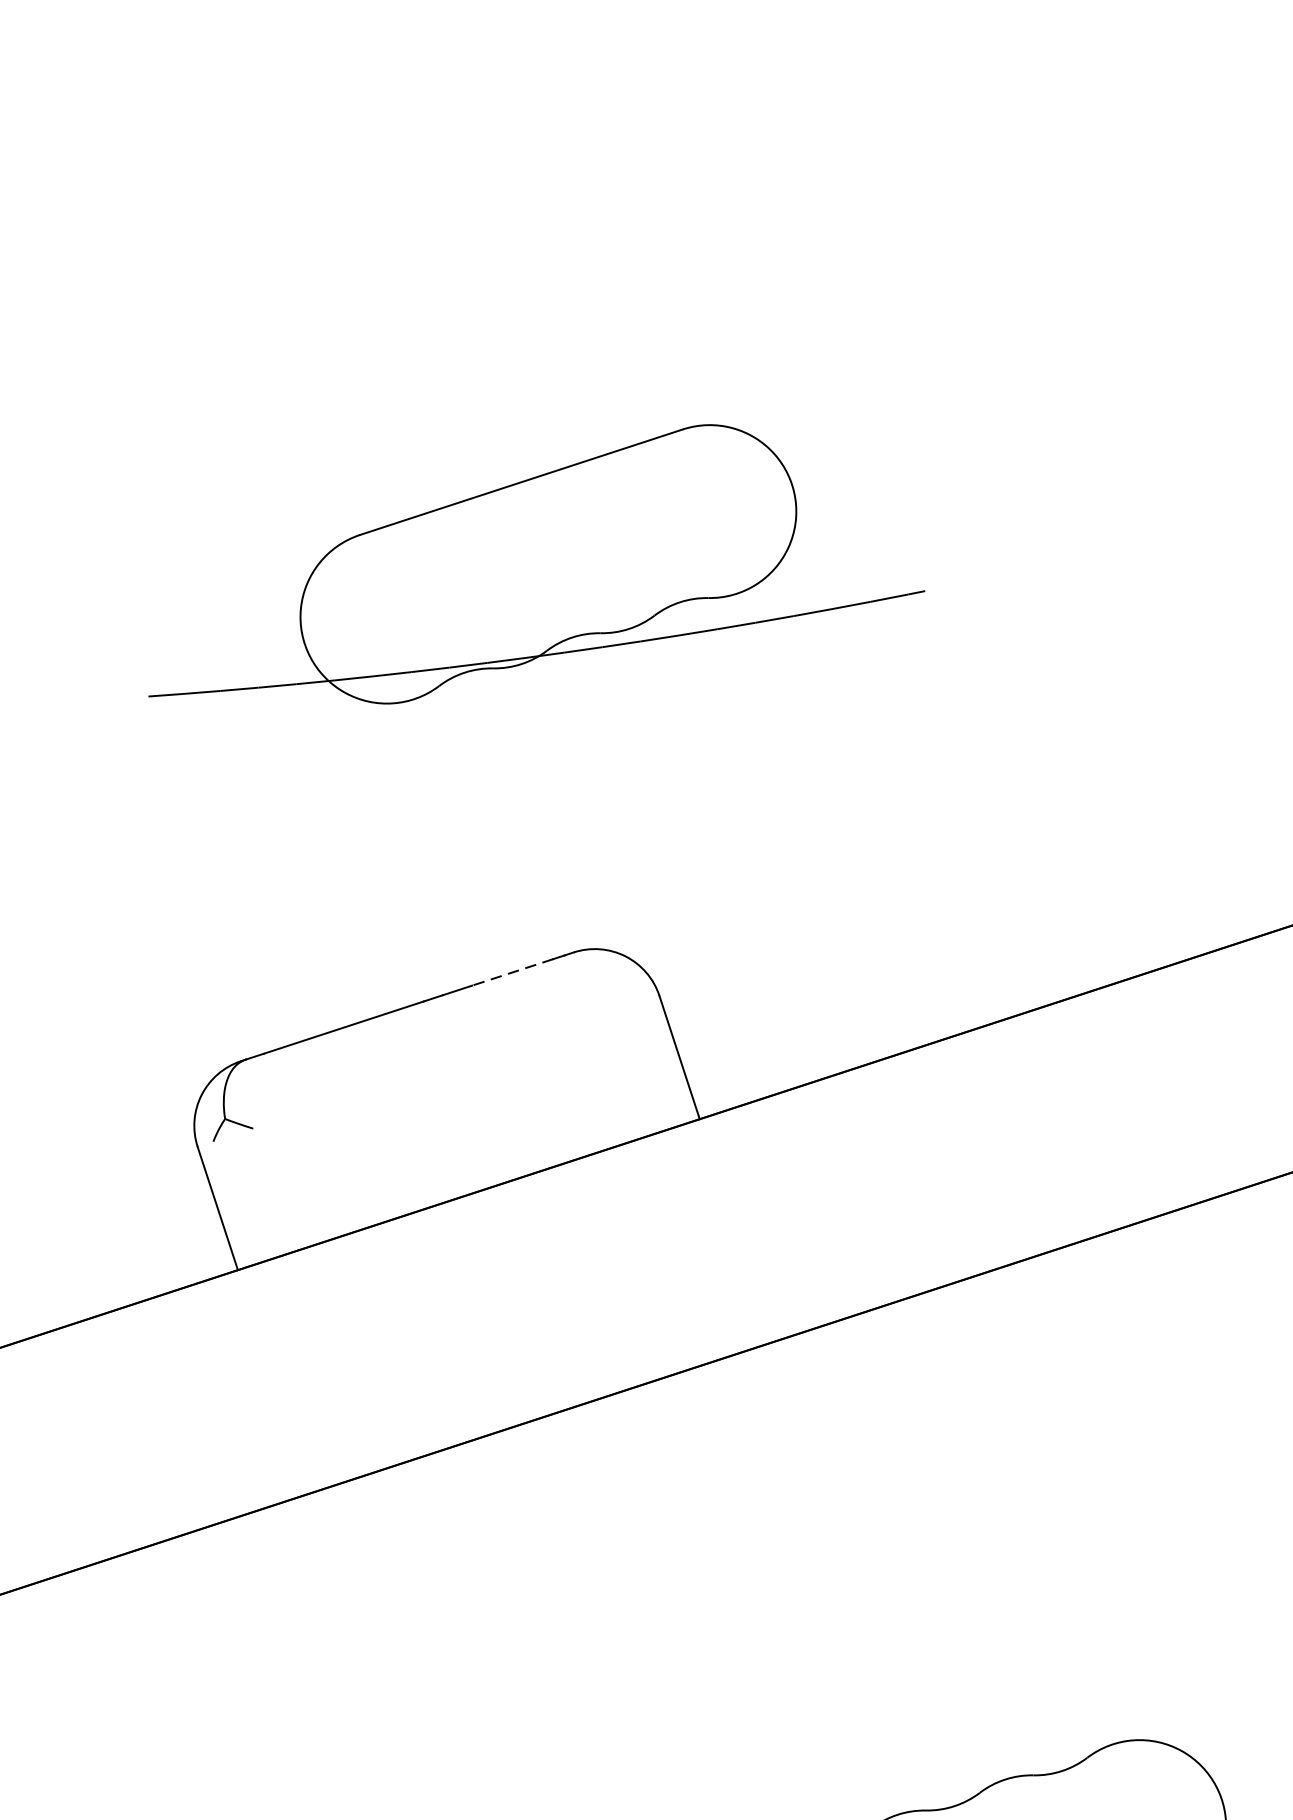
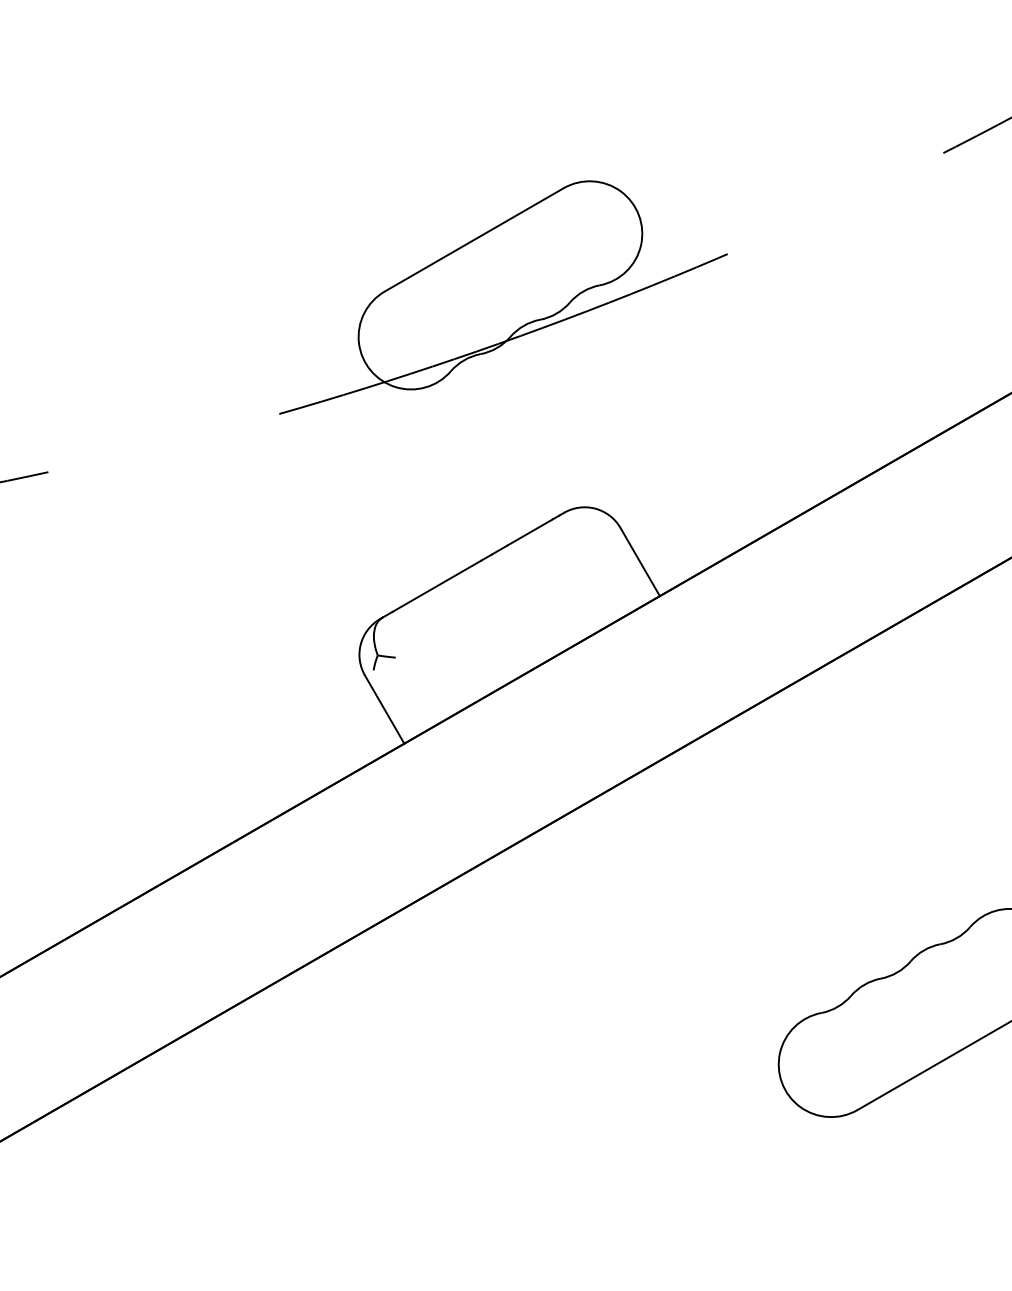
line: (512, 972) -> (530, 532), dashed -> solid

